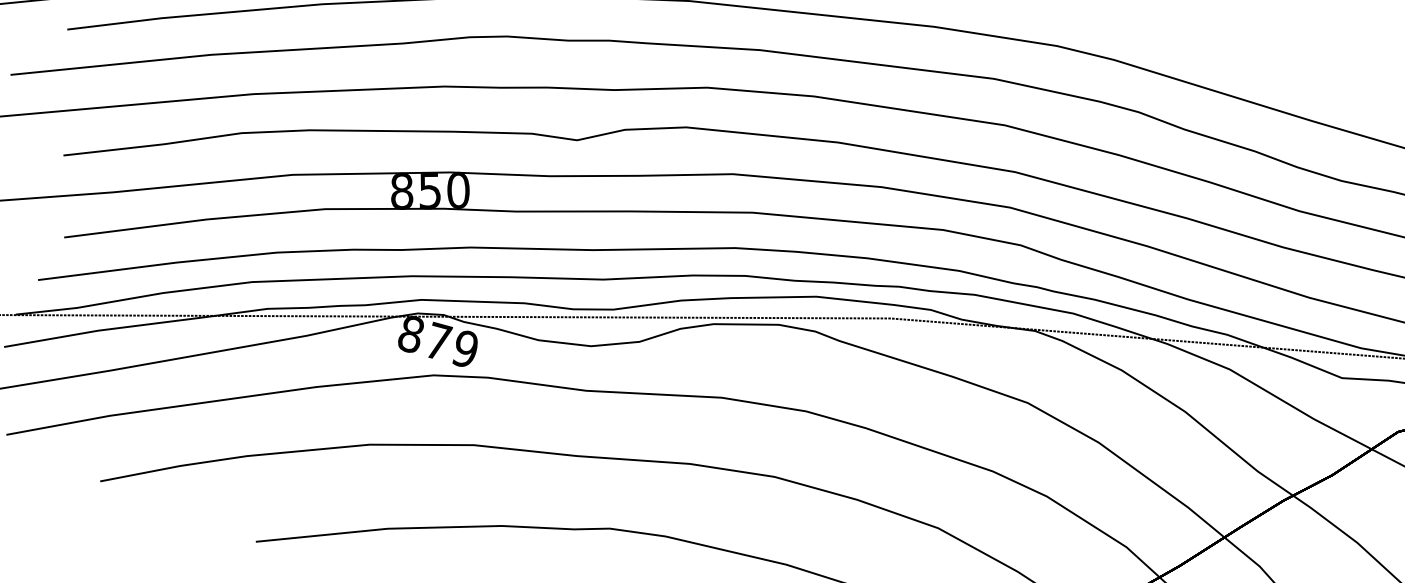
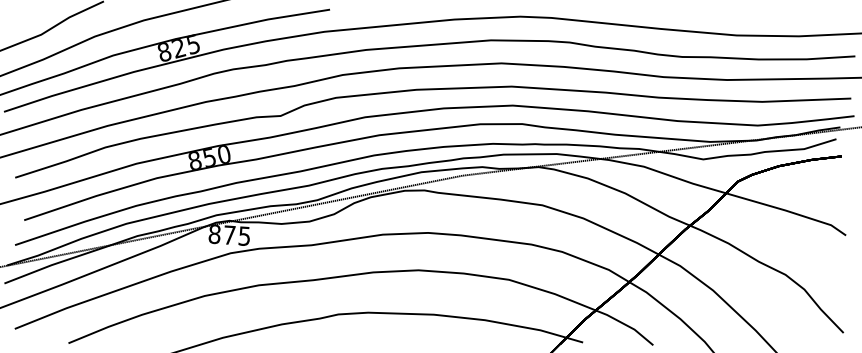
text: (465, 347) -> (244, 235), 879 -> 875

